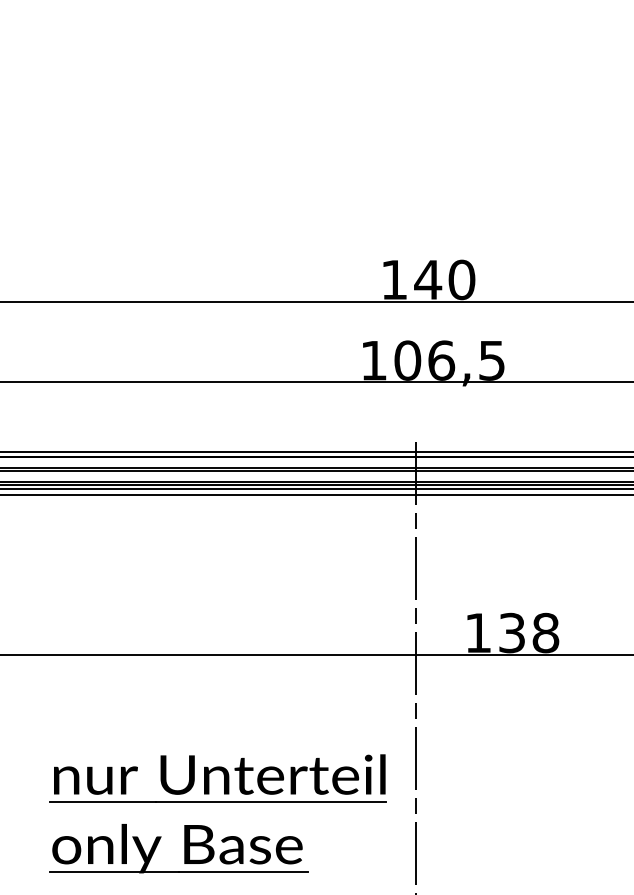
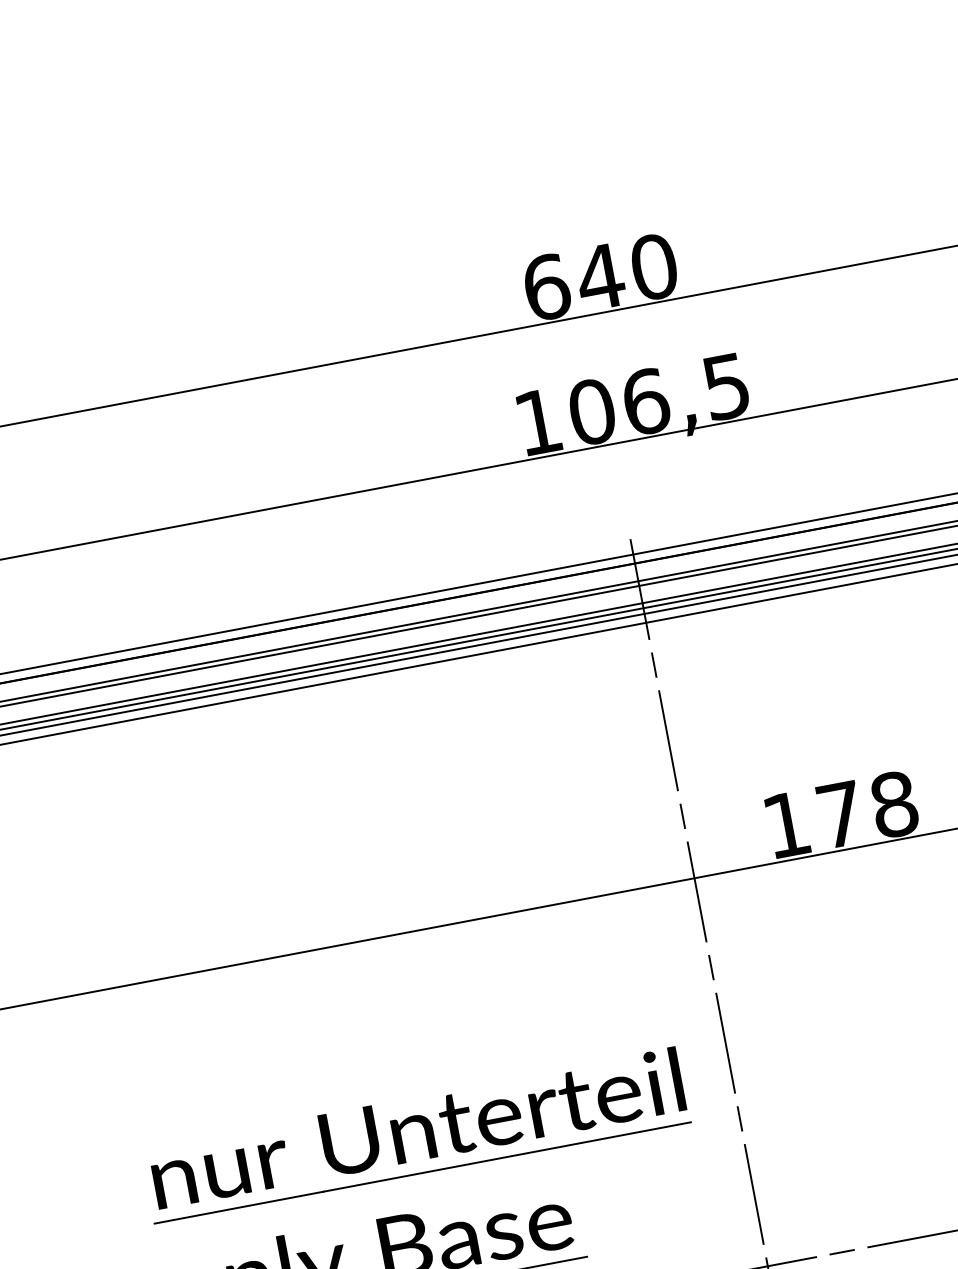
text: (394, 279) -> (546, 286), 140 -> 640
text: (511, 632) -> (839, 813), 138 -> 178

